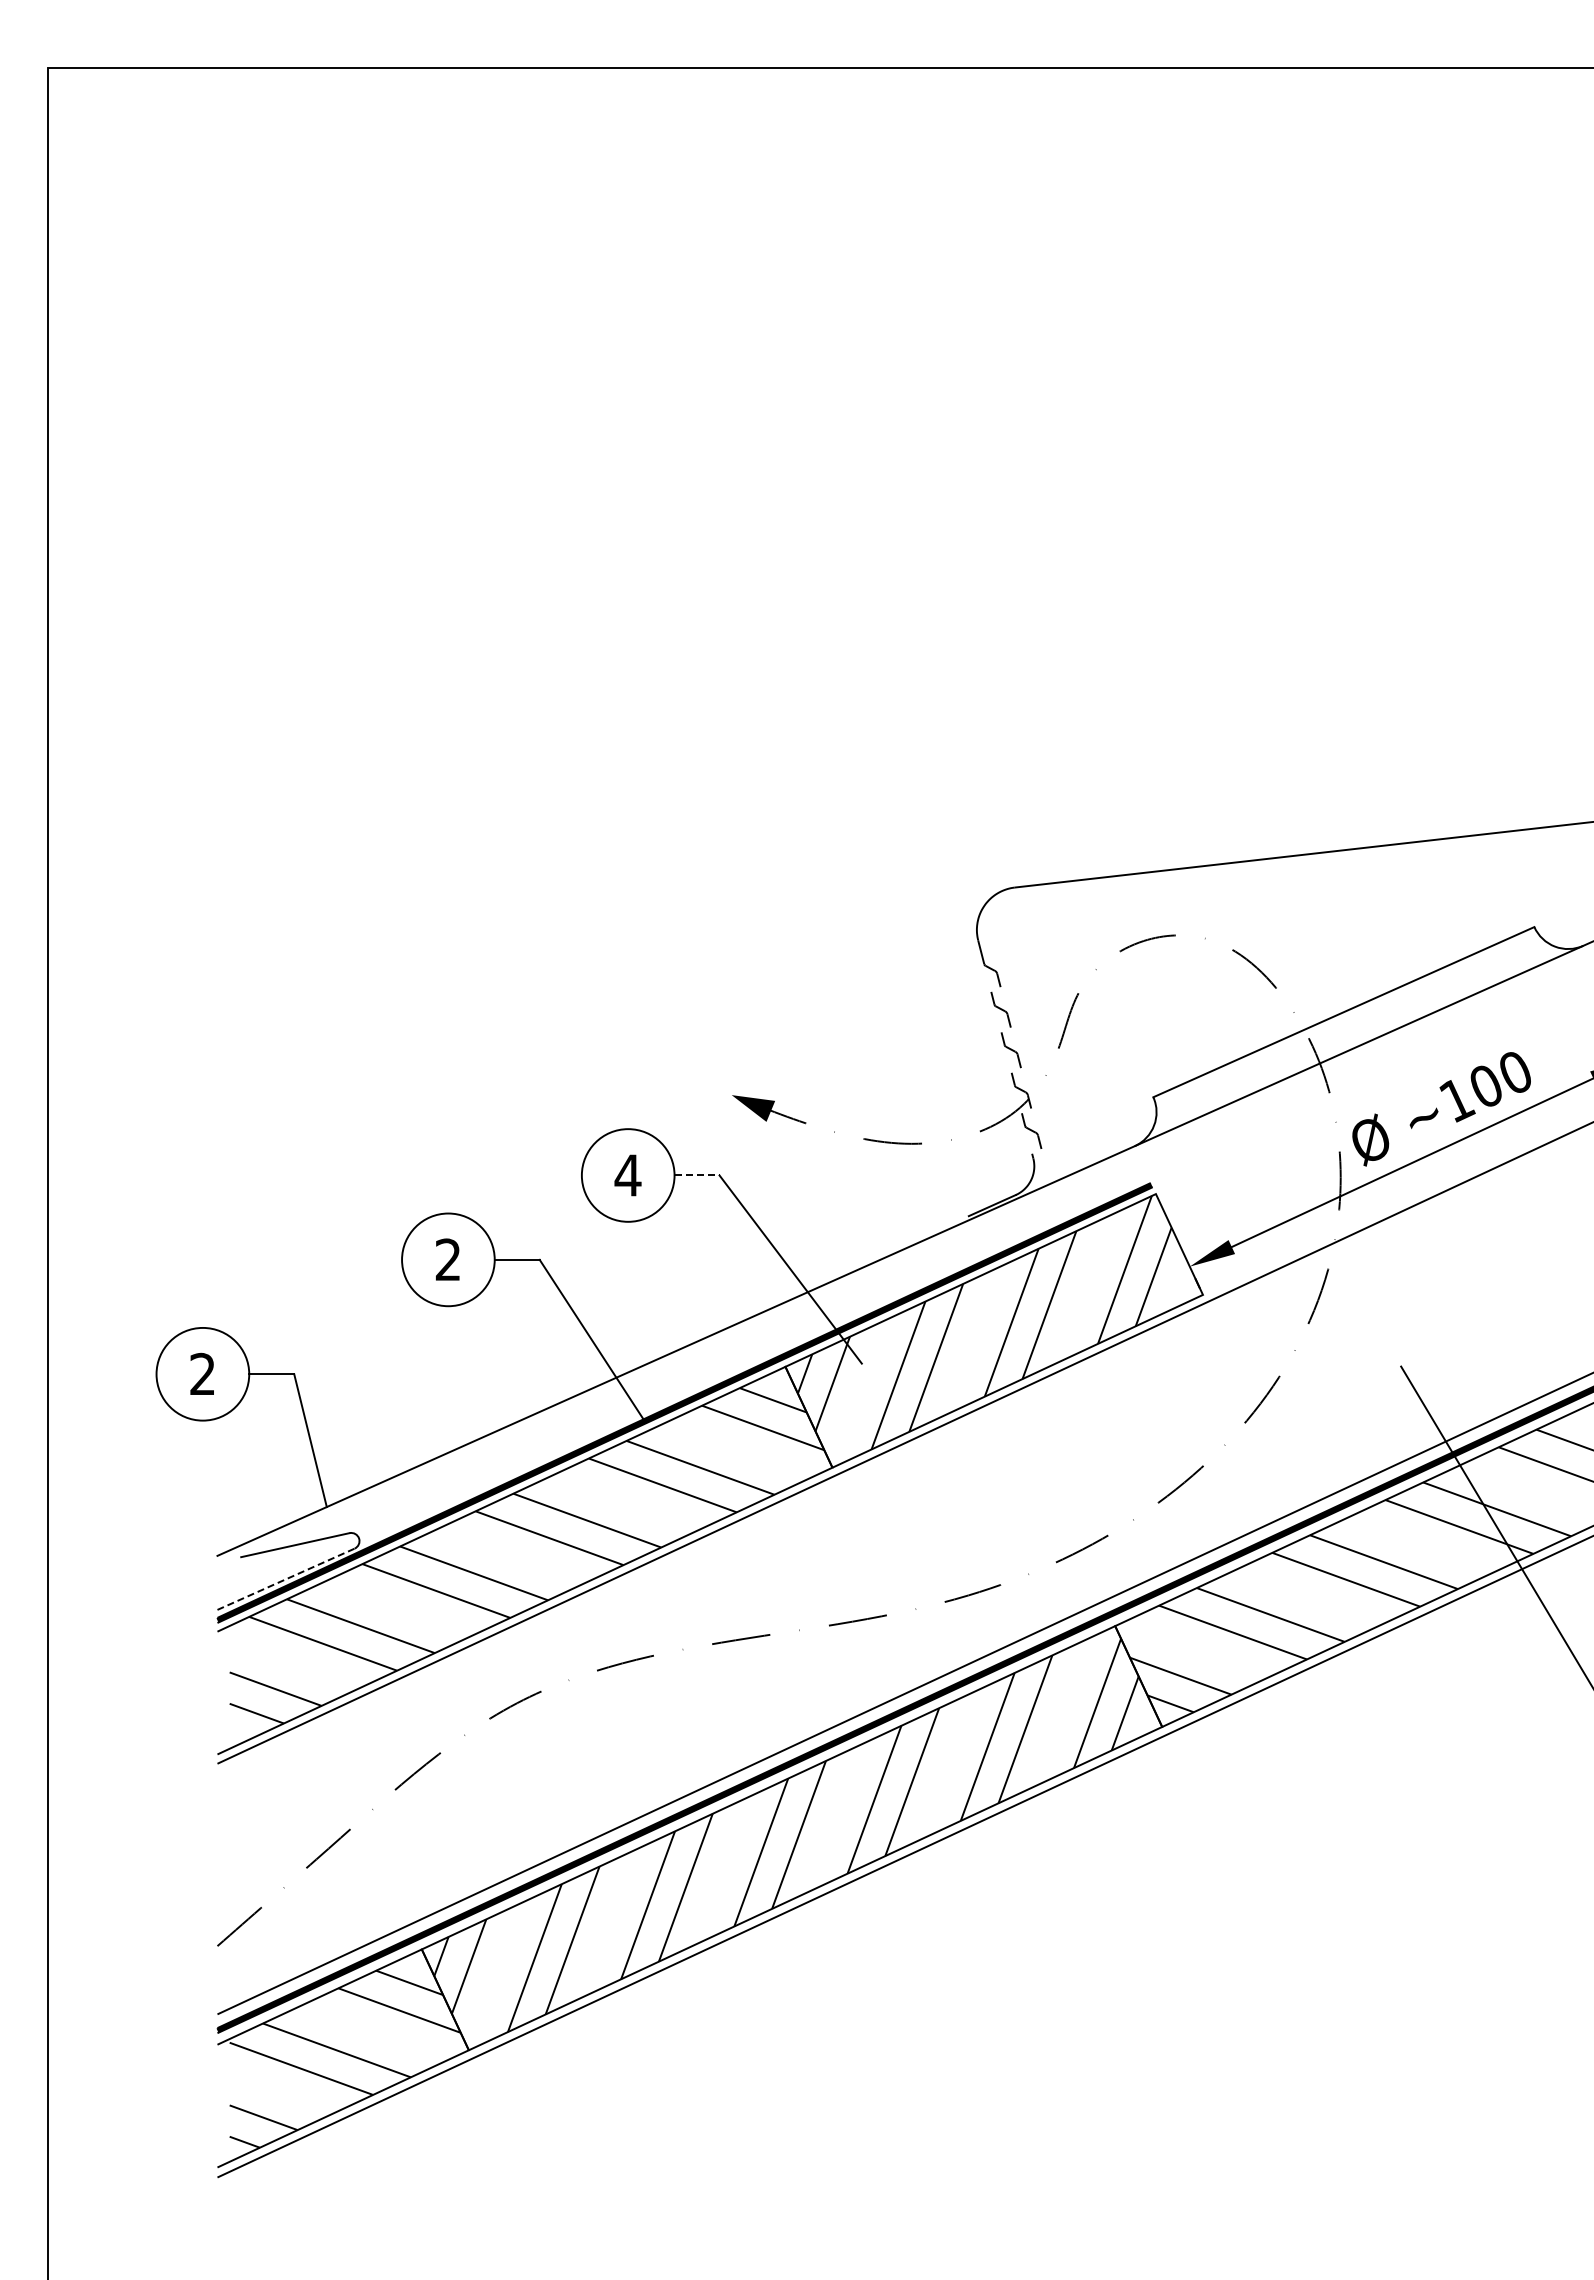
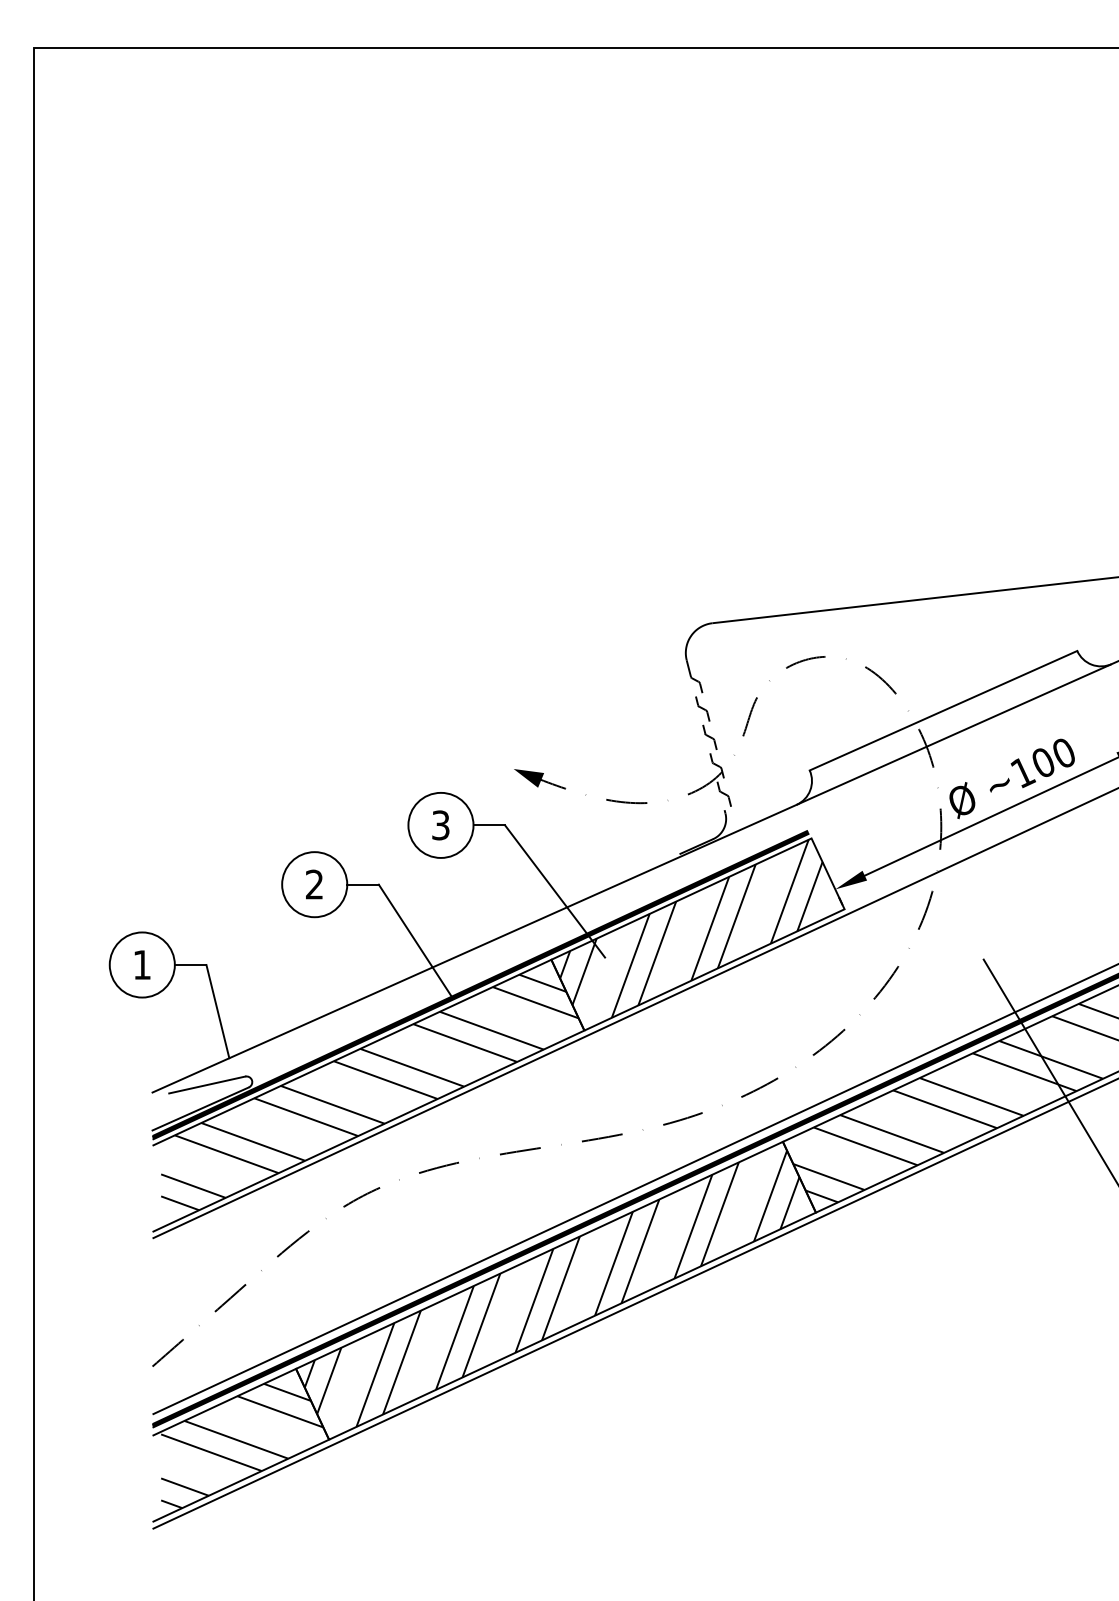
text: (627, 1175) -> (440, 825), 4 -> 3
line: (697, 1175) -> (489, 825), dashed -> solid
text: (202, 1373) -> (142, 964), 2 -> 1
line: (286, 1579) -> (201, 1109), dashed -> solid

